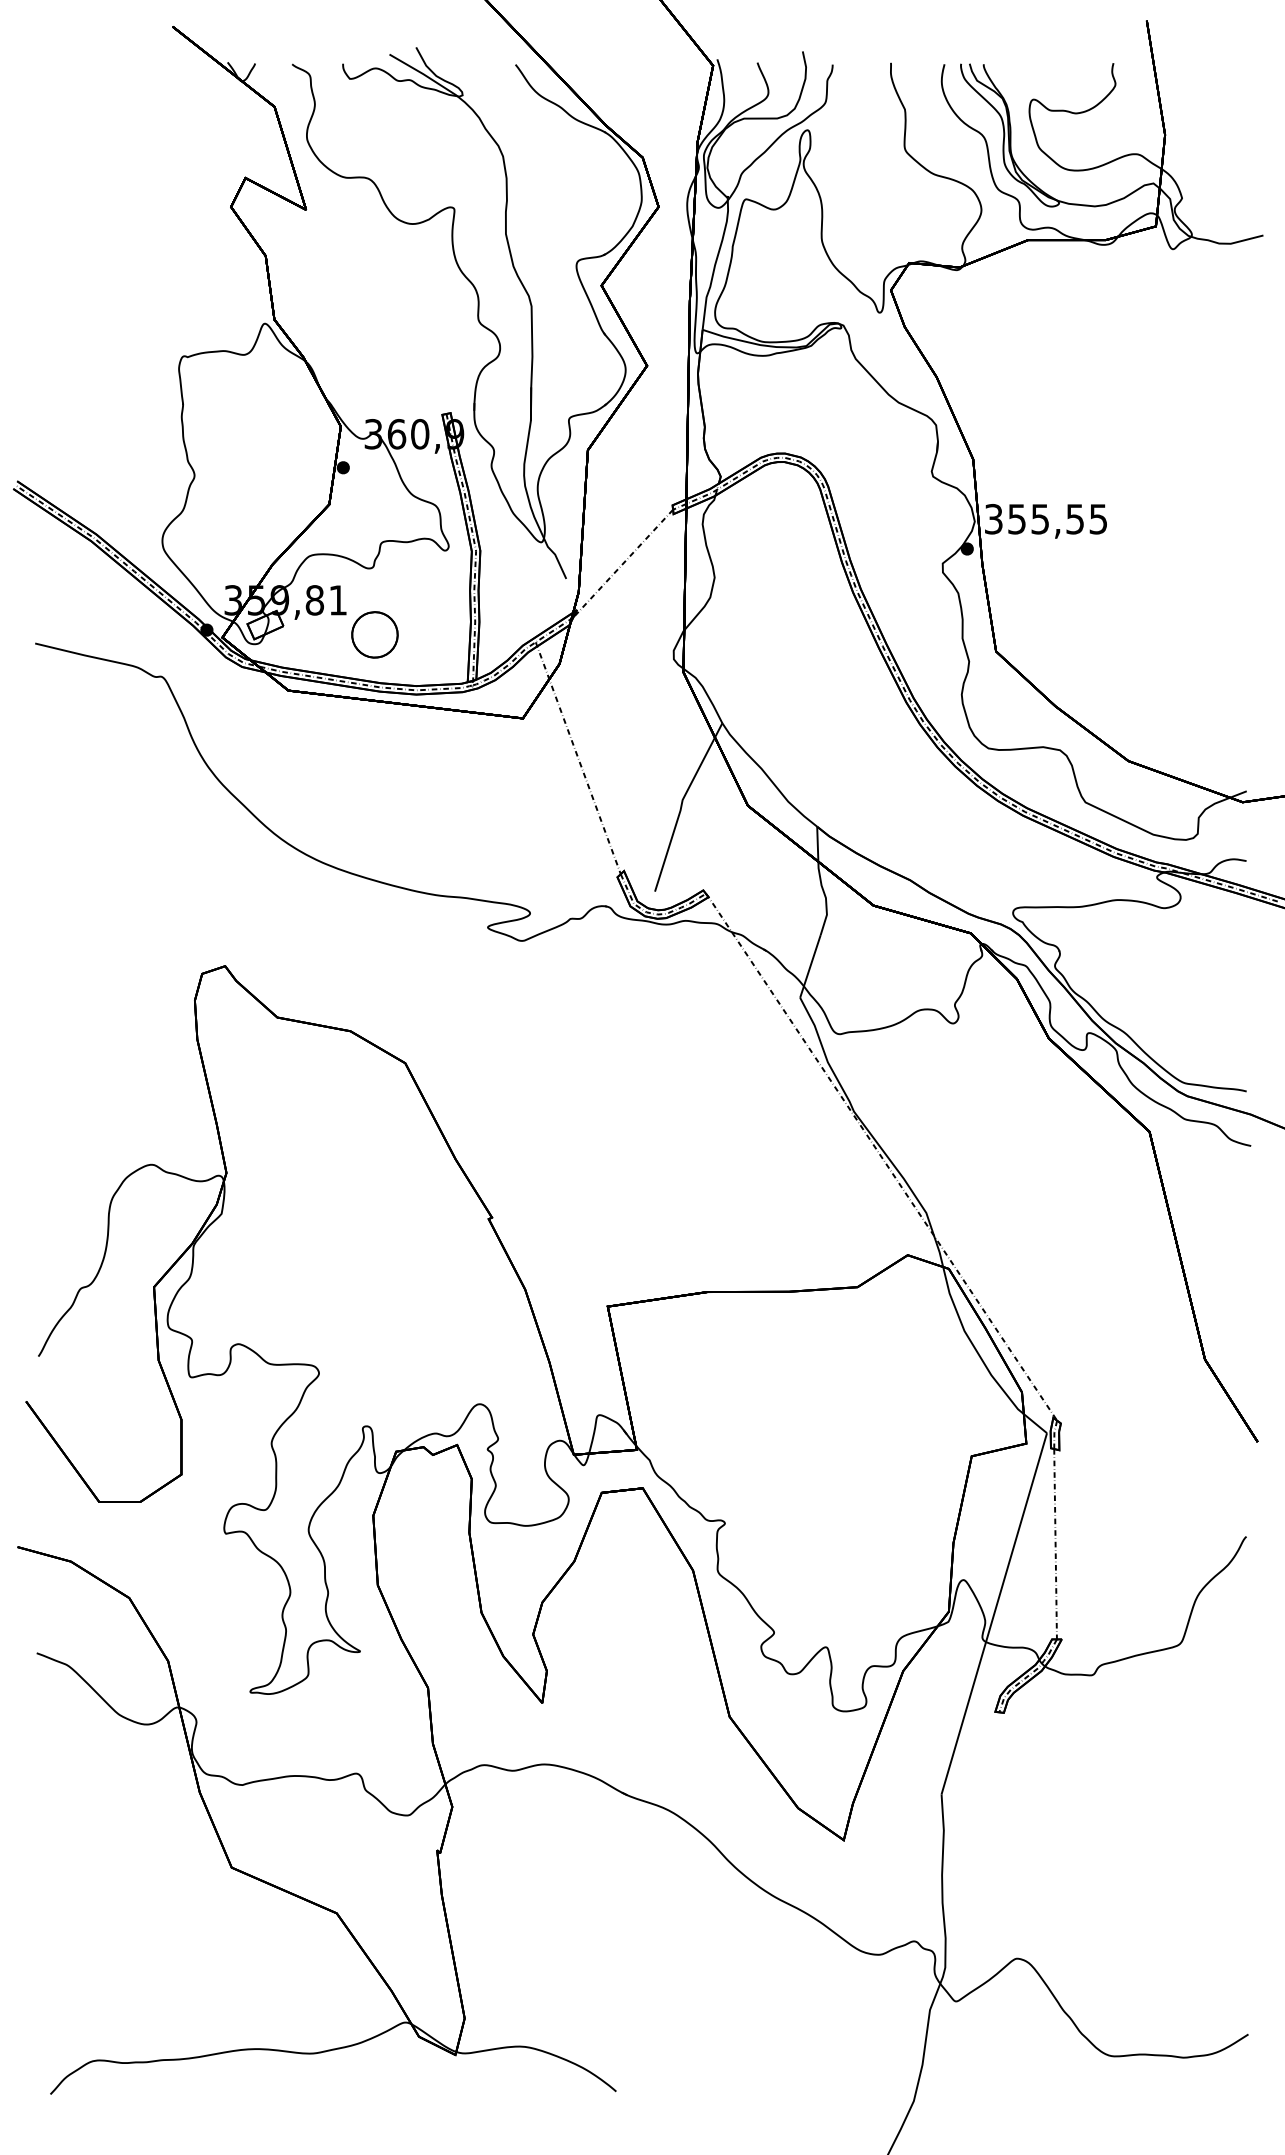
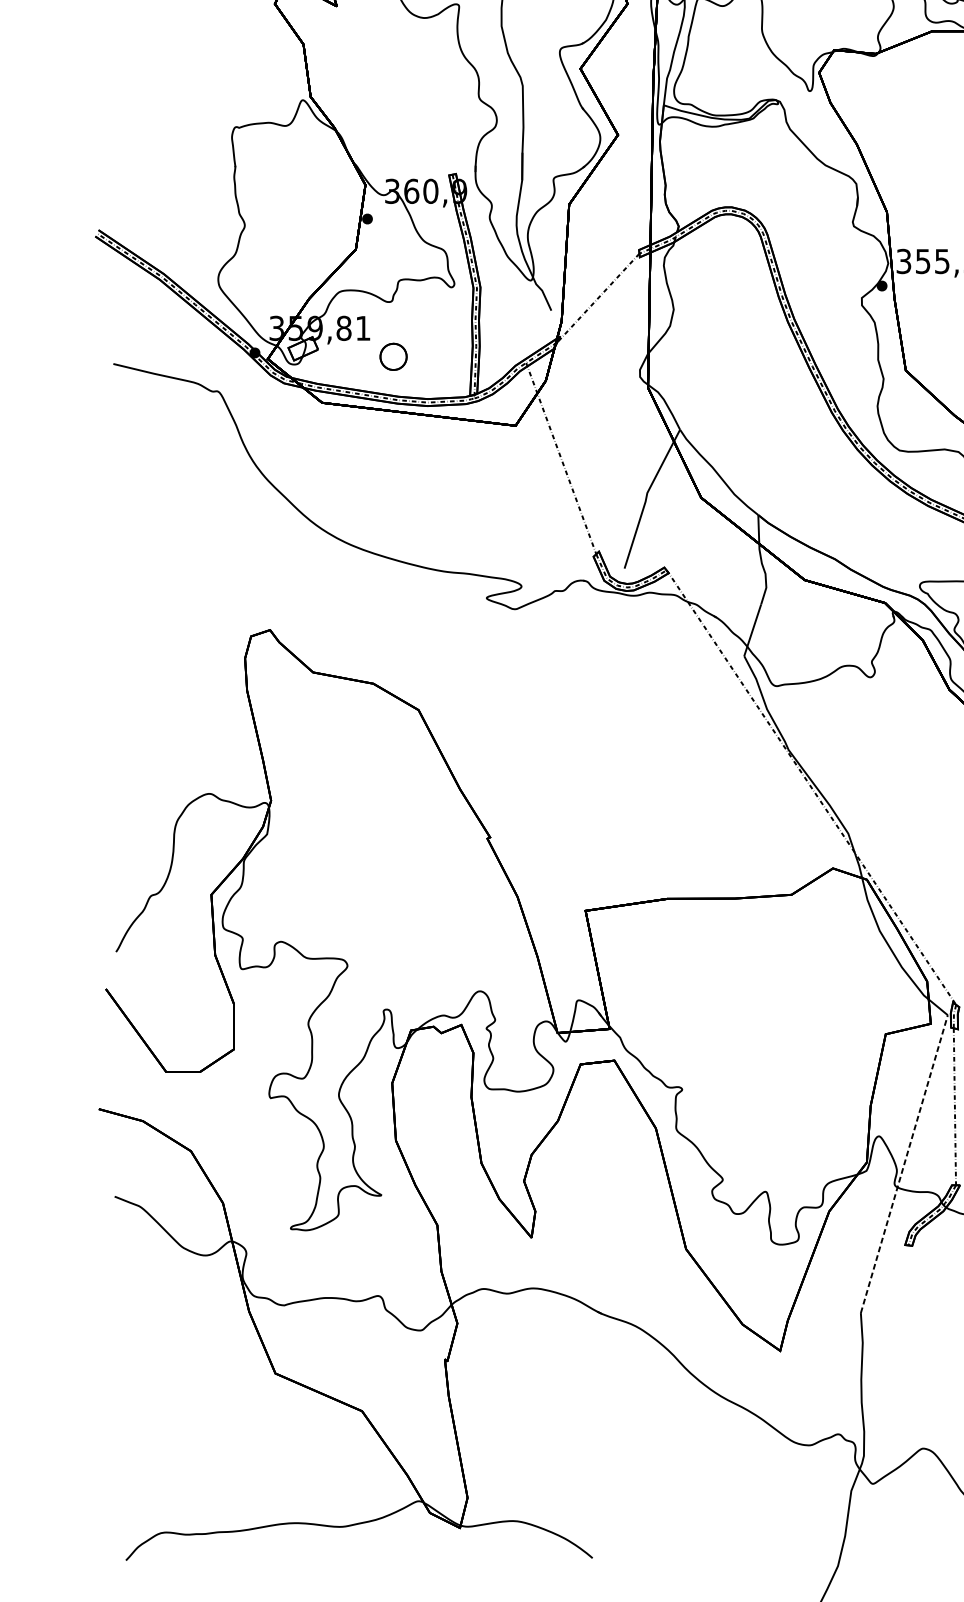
part: (374, 634) -> (393, 356), size x0.7
line: (994, 1613) -> (904, 1163), solid -> dashed

